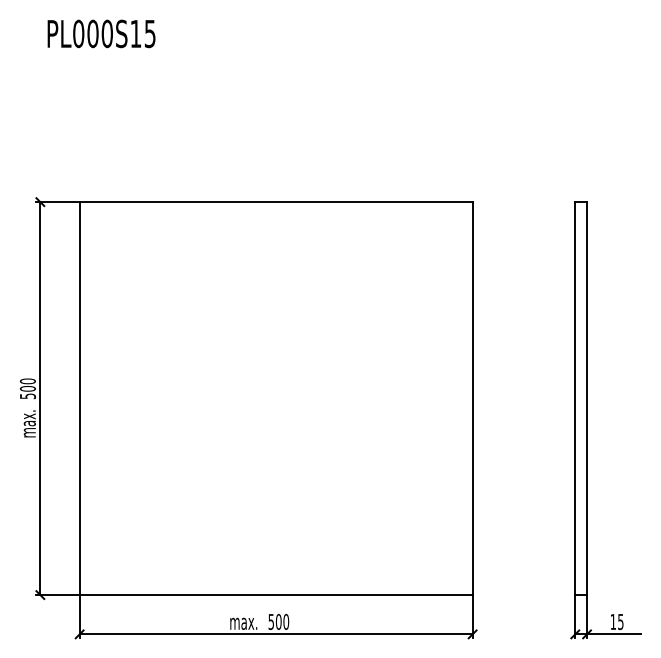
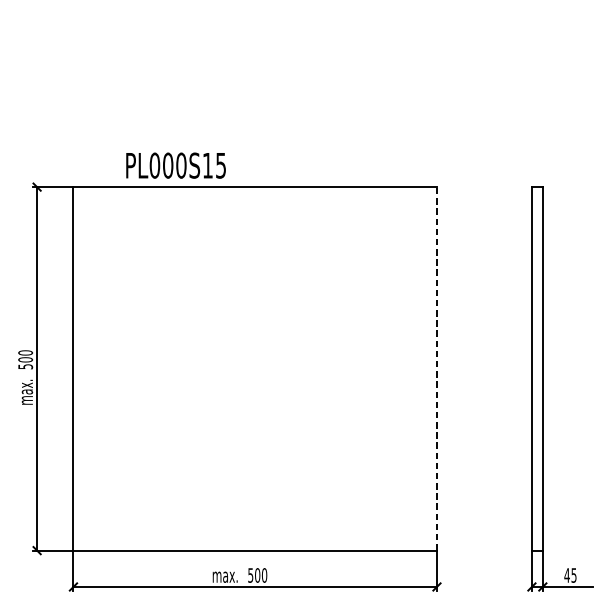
text: (101, 33) -> (175, 165), moved
line: (472, 398) -> (436, 368), solid -> dashed
text: (613, 621) -> (567, 575), 15 -> 45

